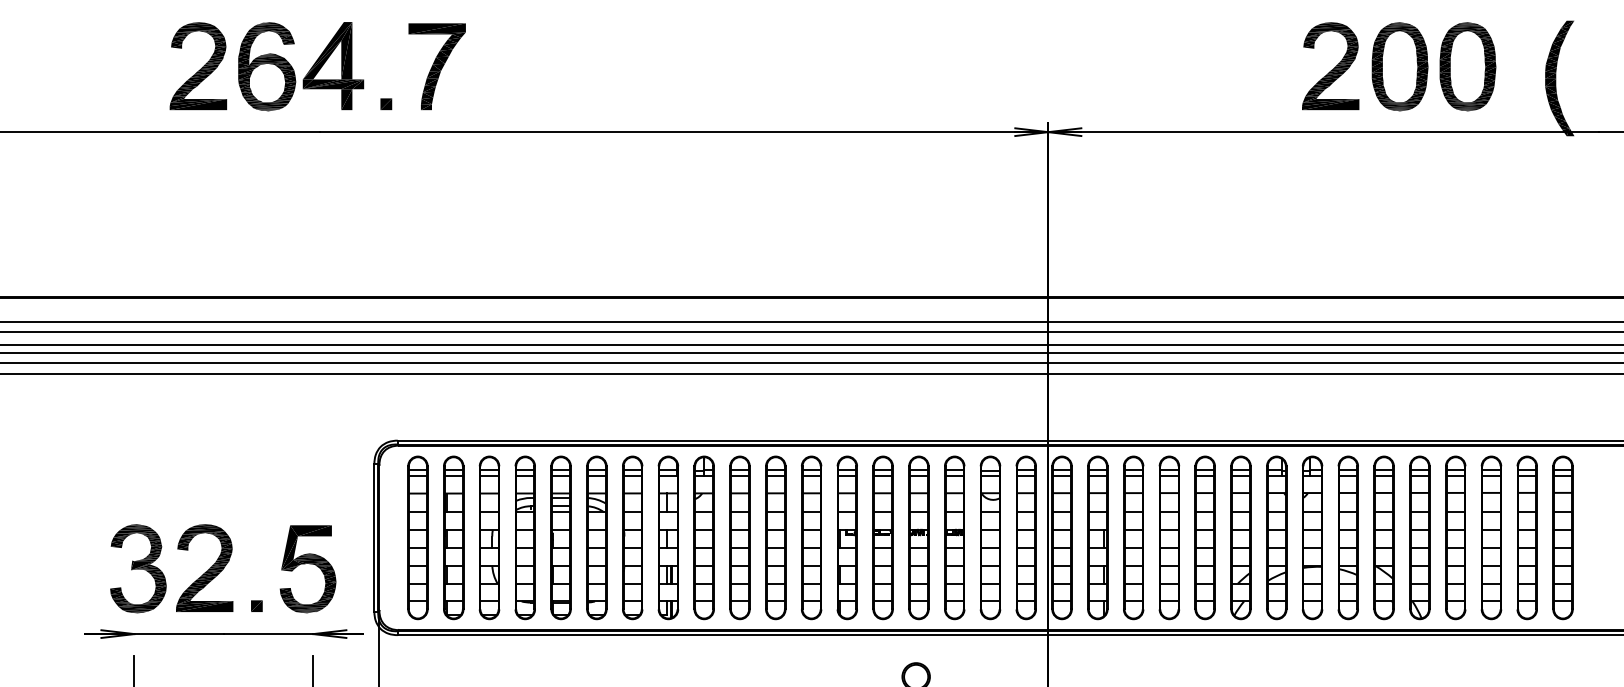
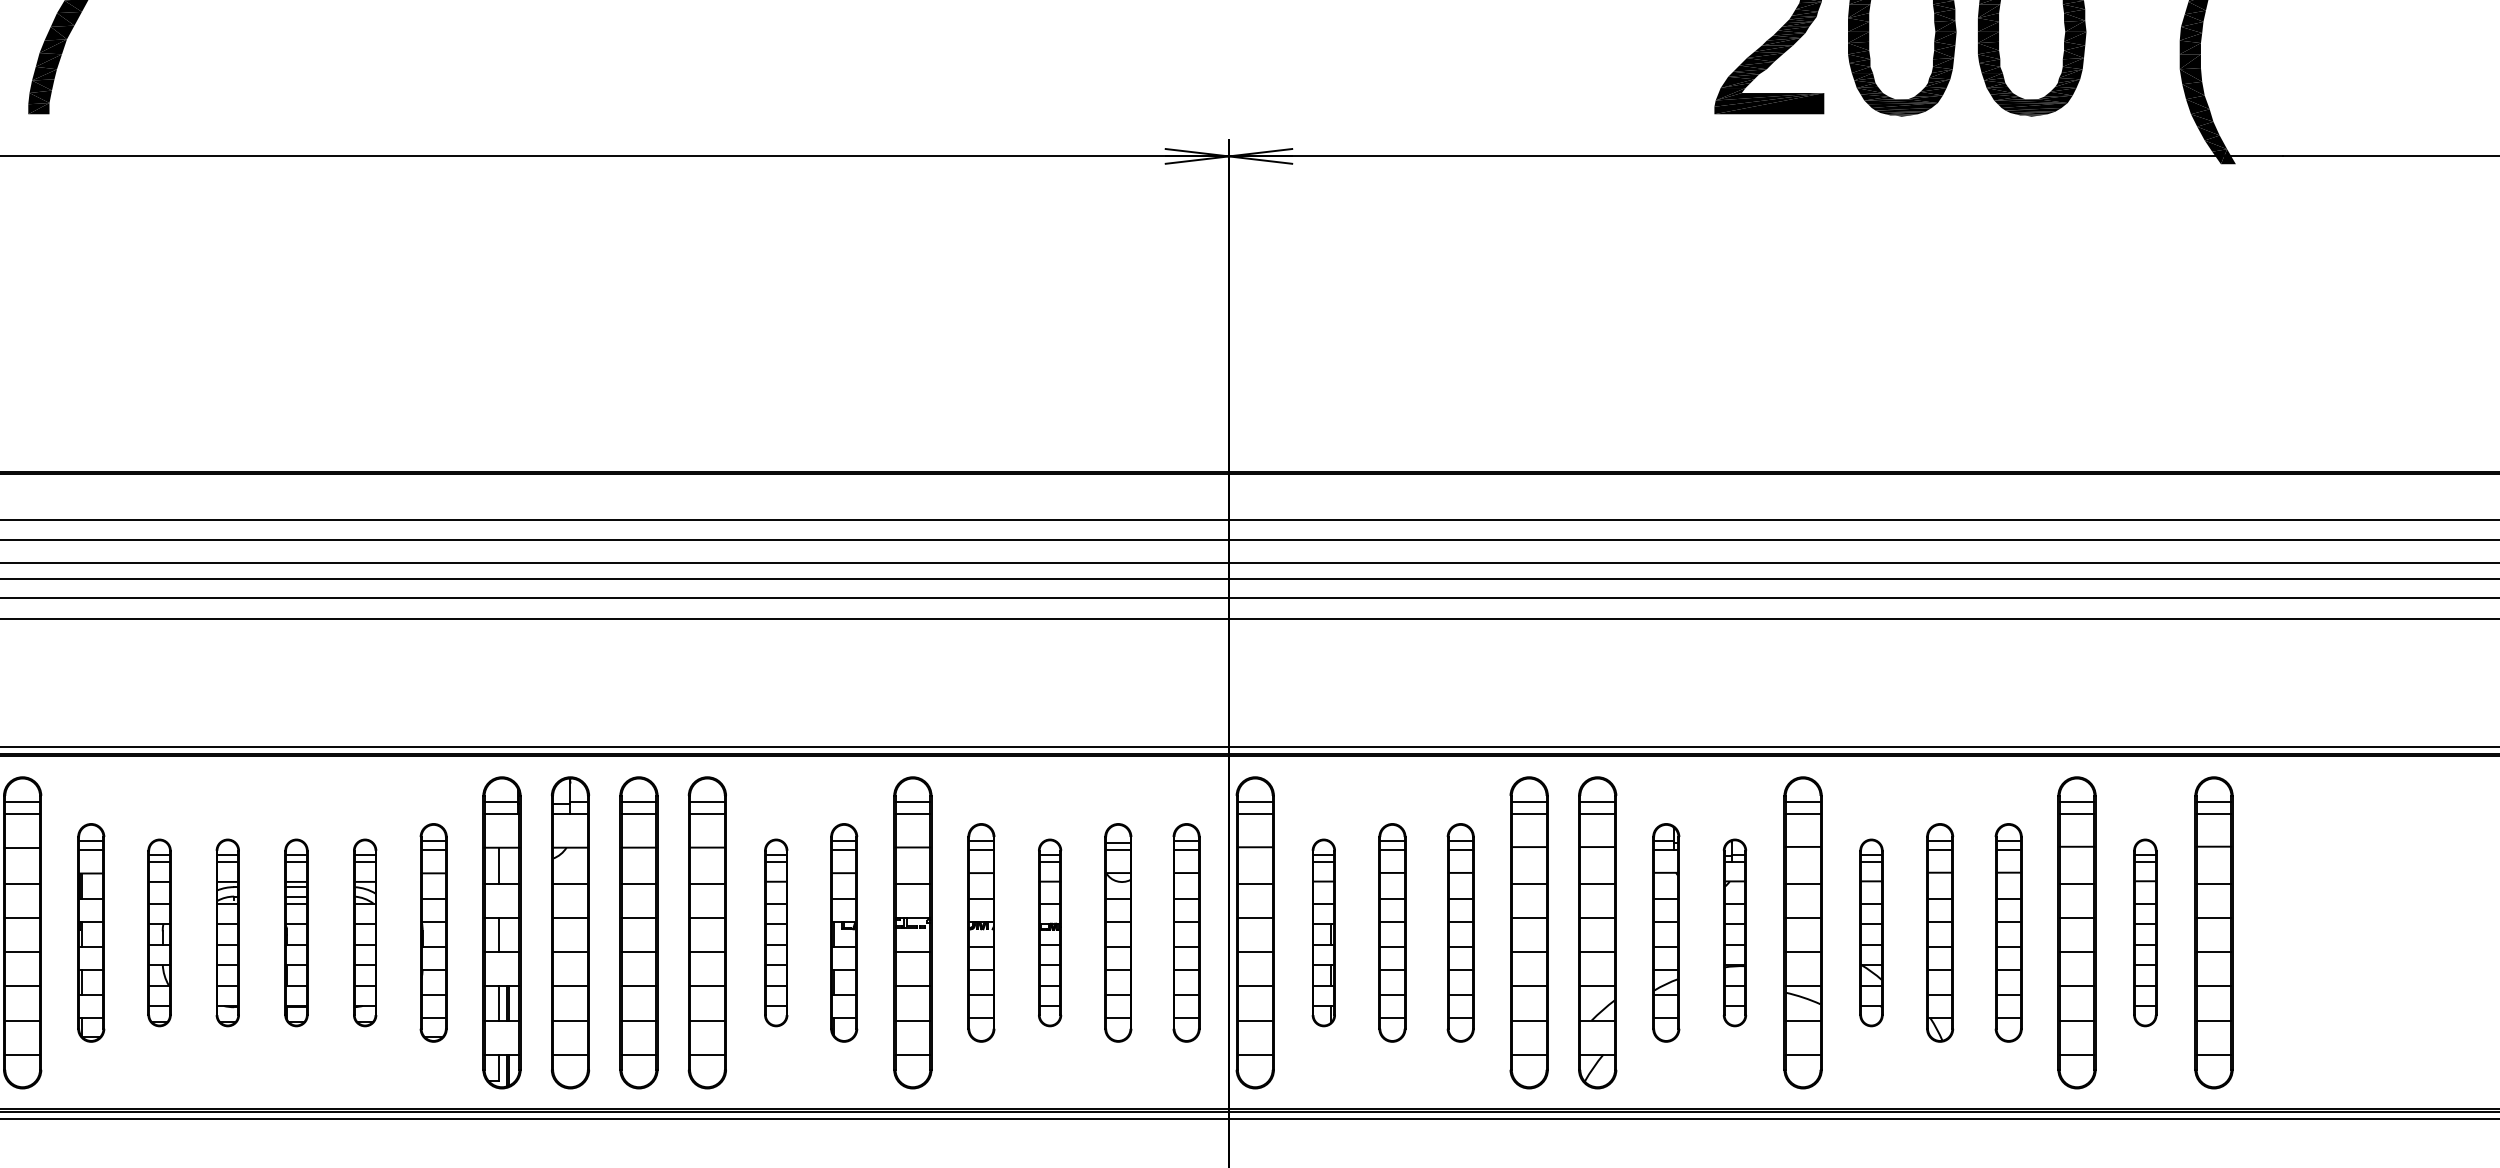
part: (453, 537) -> (90, 932), size x0.7
part: (489, 537) -> (159, 932), size x0.6
part: (524, 537) -> (226, 932), size x0.6
part: (560, 537) -> (295, 932), size x0.6
part: (596, 537) -> (364, 932), size x0.6
part: (632, 537) -> (433, 932), size x0.7
part: (811, 537) -> (775, 932), size x0.6
part: (846, 537) -> (842, 932), size x0.7
part: (918, 537) -> (980, 932), size x0.7
part: (954, 537) -> (1049, 932), size x0.6
part: (990, 537) -> (1118, 932), size x0.7
part: (1025, 537) -> (1185, 932), size x0.7
part: (1097, 537) -> (1323, 932), size x0.6
part: (1133, 537) -> (1391, 932), size x0.7
part: (1169, 537) -> (1460, 932), size x0.7
part: (1276, 537) -> (1665, 932), size x0.7
part: (1312, 537) -> (1734, 932), size x0.6
part: (1383, 537) -> (1870, 932), size x0.6
part: (1419, 537) -> (1939, 932), size x0.7
part: (1455, 537) -> (2008, 932), size x0.7
part: (1526, 537) -> (2144, 932), size x0.6

